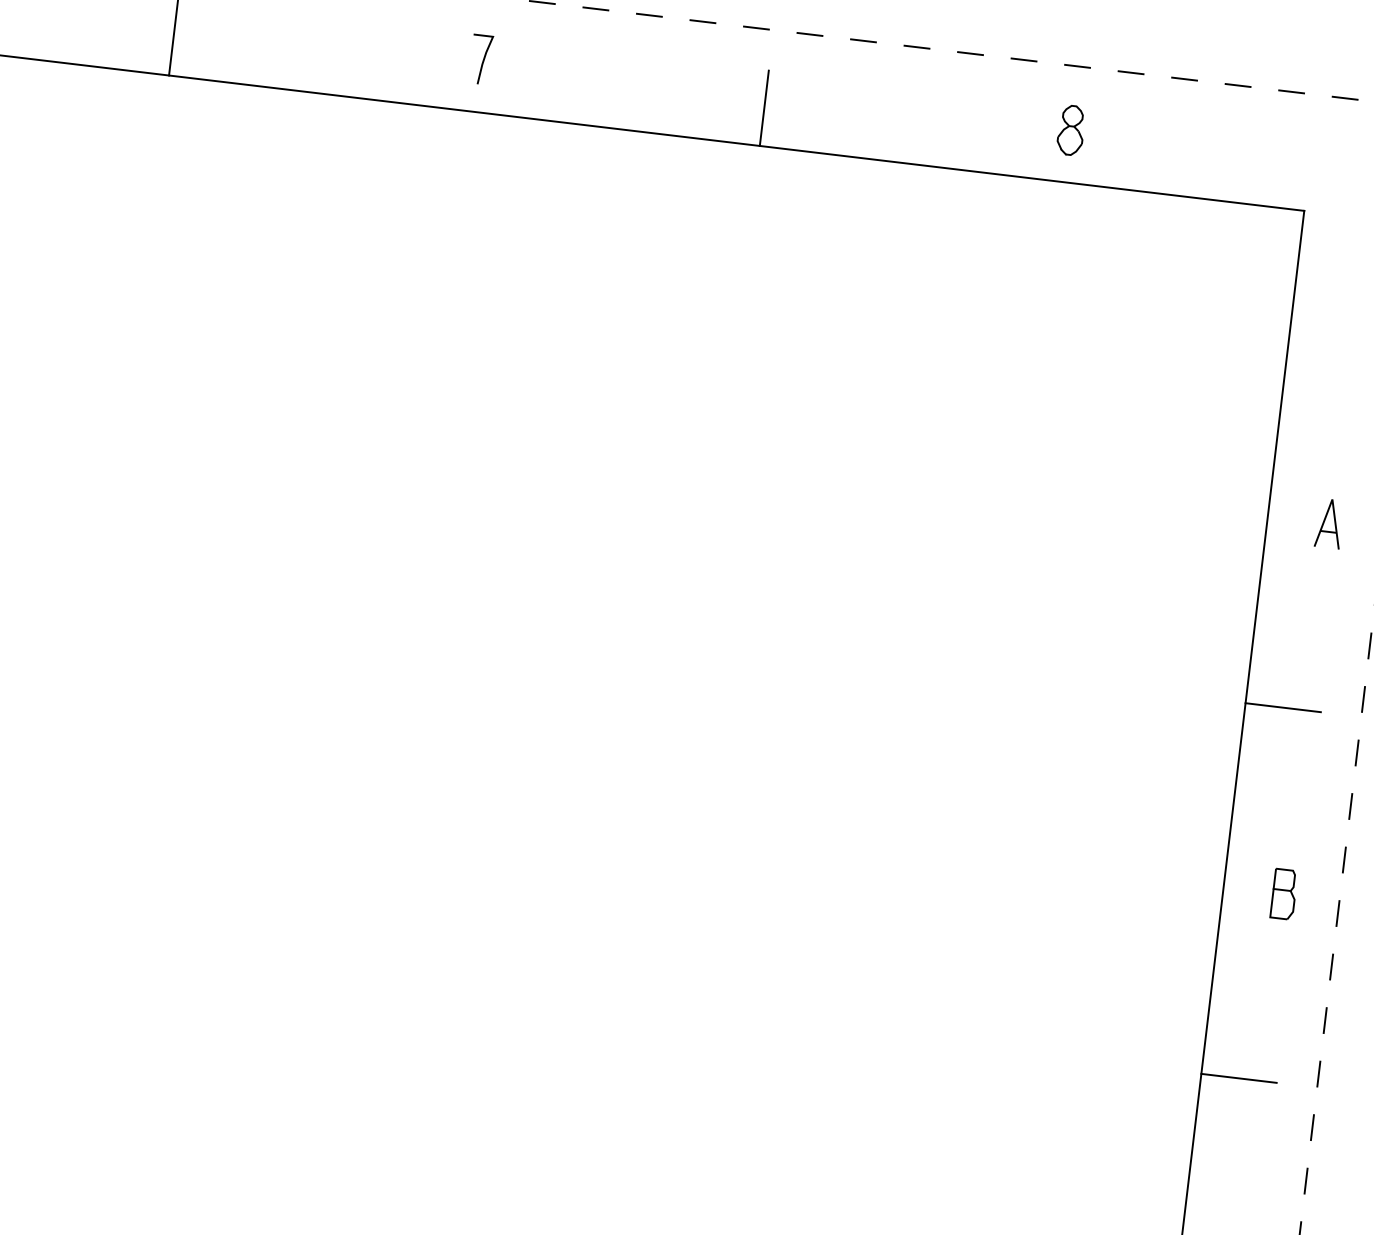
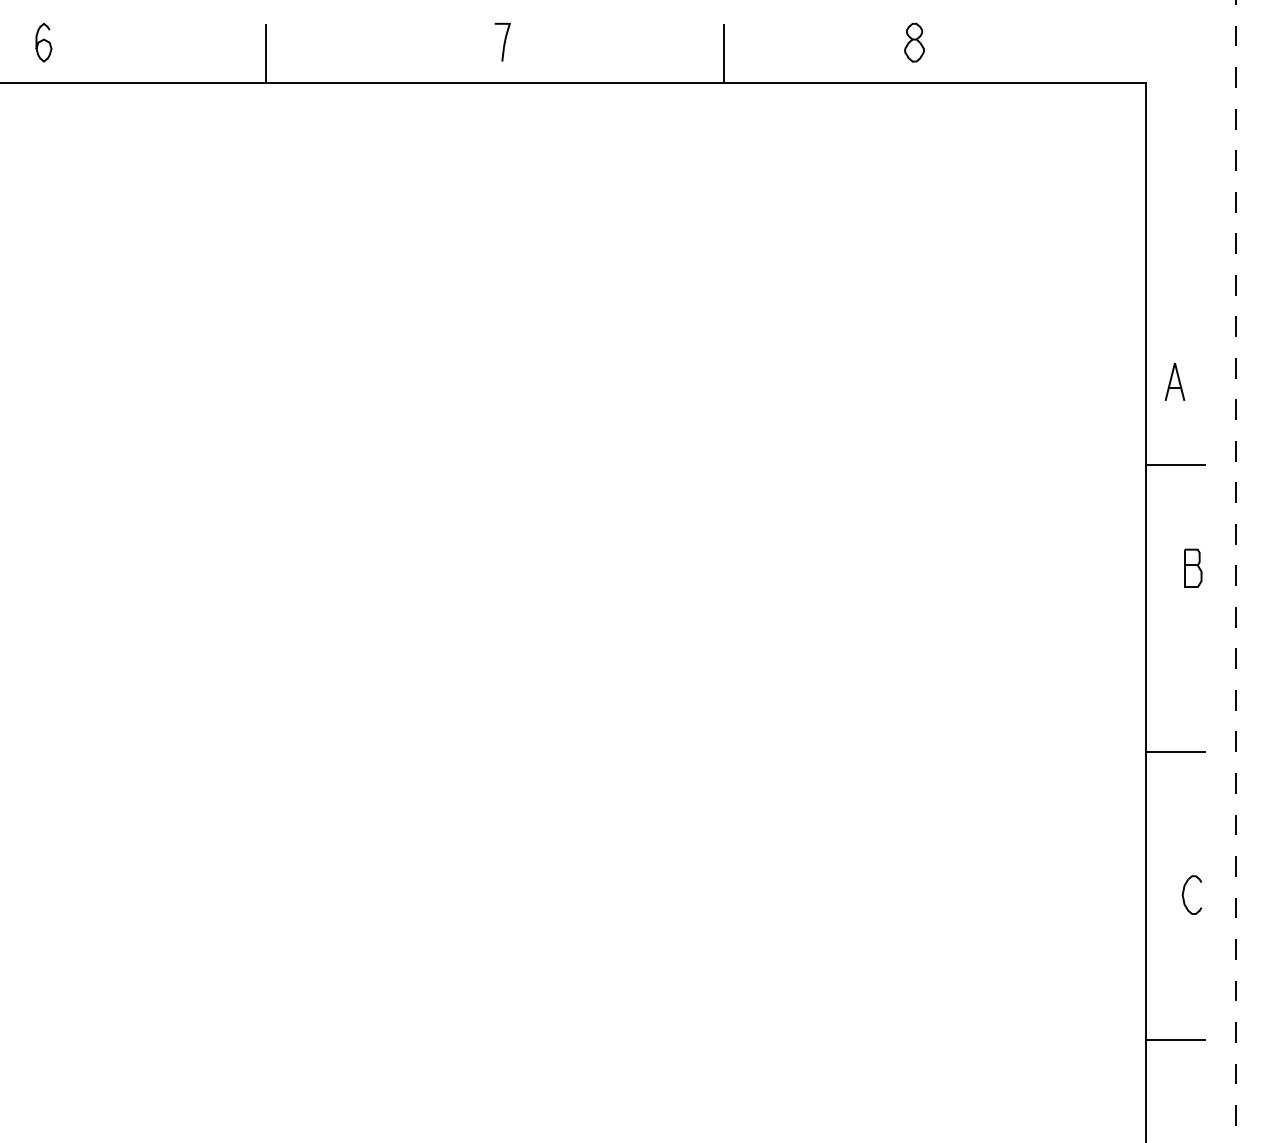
part: (1071, 130) -> (914, 42), moved
part: (1328, 523) -> (1174, 381), moved
part: (1284, 893) -> (1193, 567), moved

